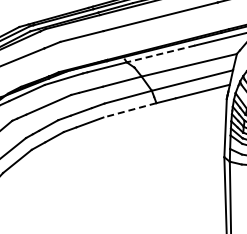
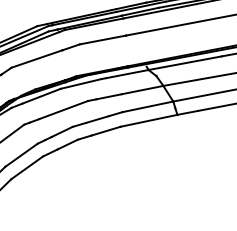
line: (160, 54) -> (184, 63), dashed -> solid
line: (129, 110) -> (148, 120), dashed -> solid

